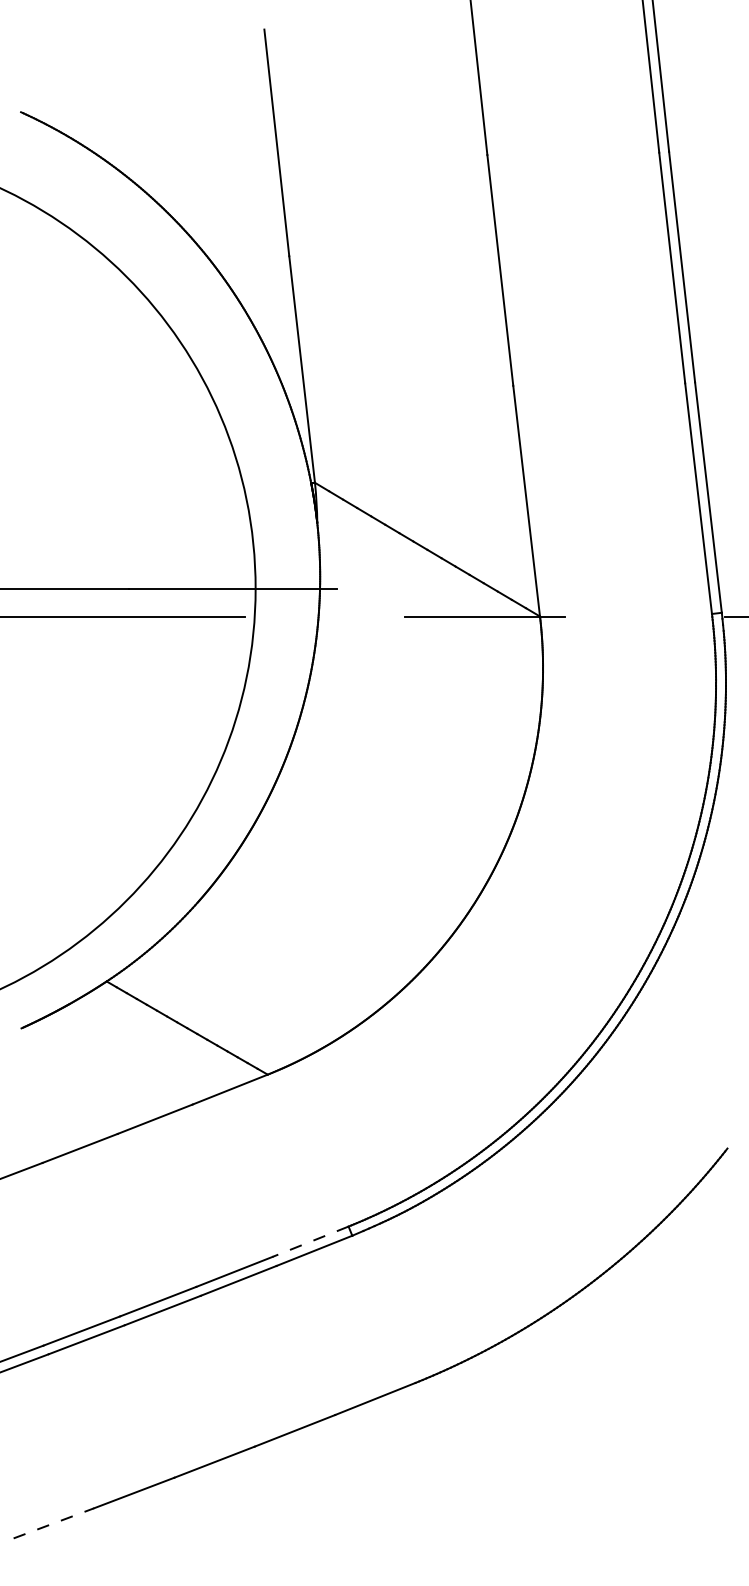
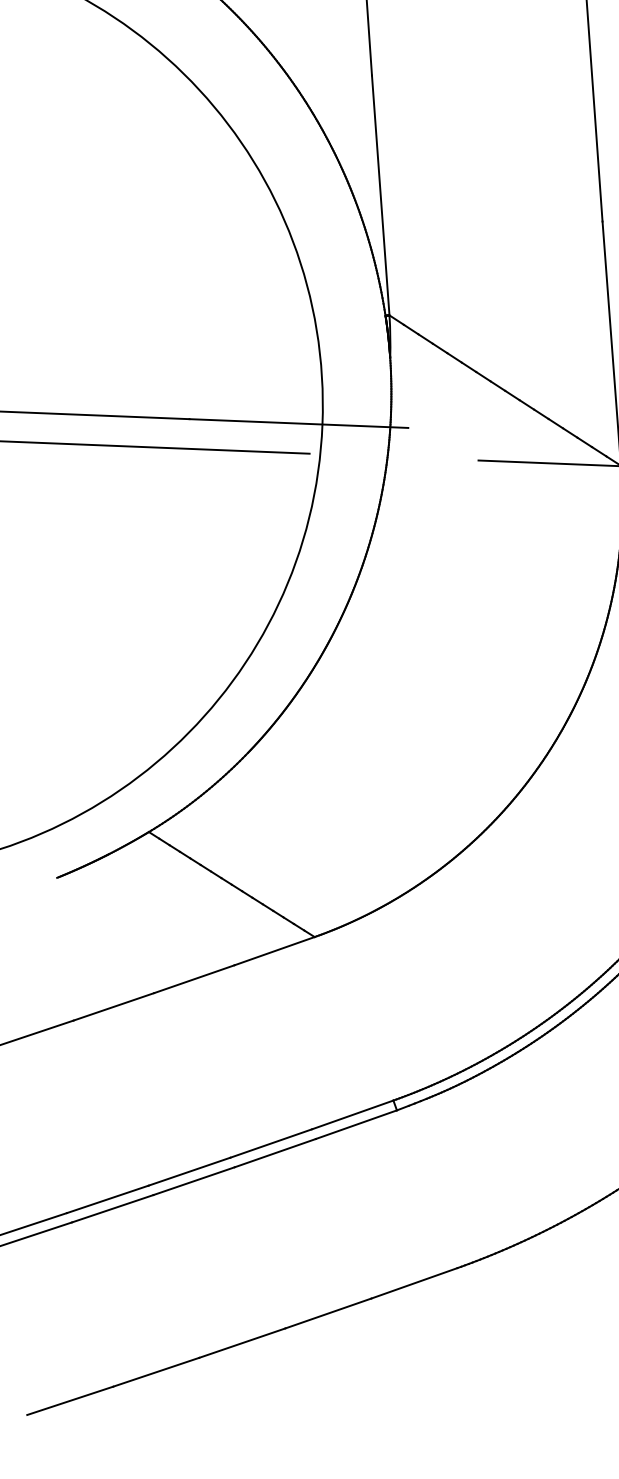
line: (310, 1241) -> (352, 1114), dashed -> solid
line: (53, 1523) -> (69, 1400), dashed -> solid

